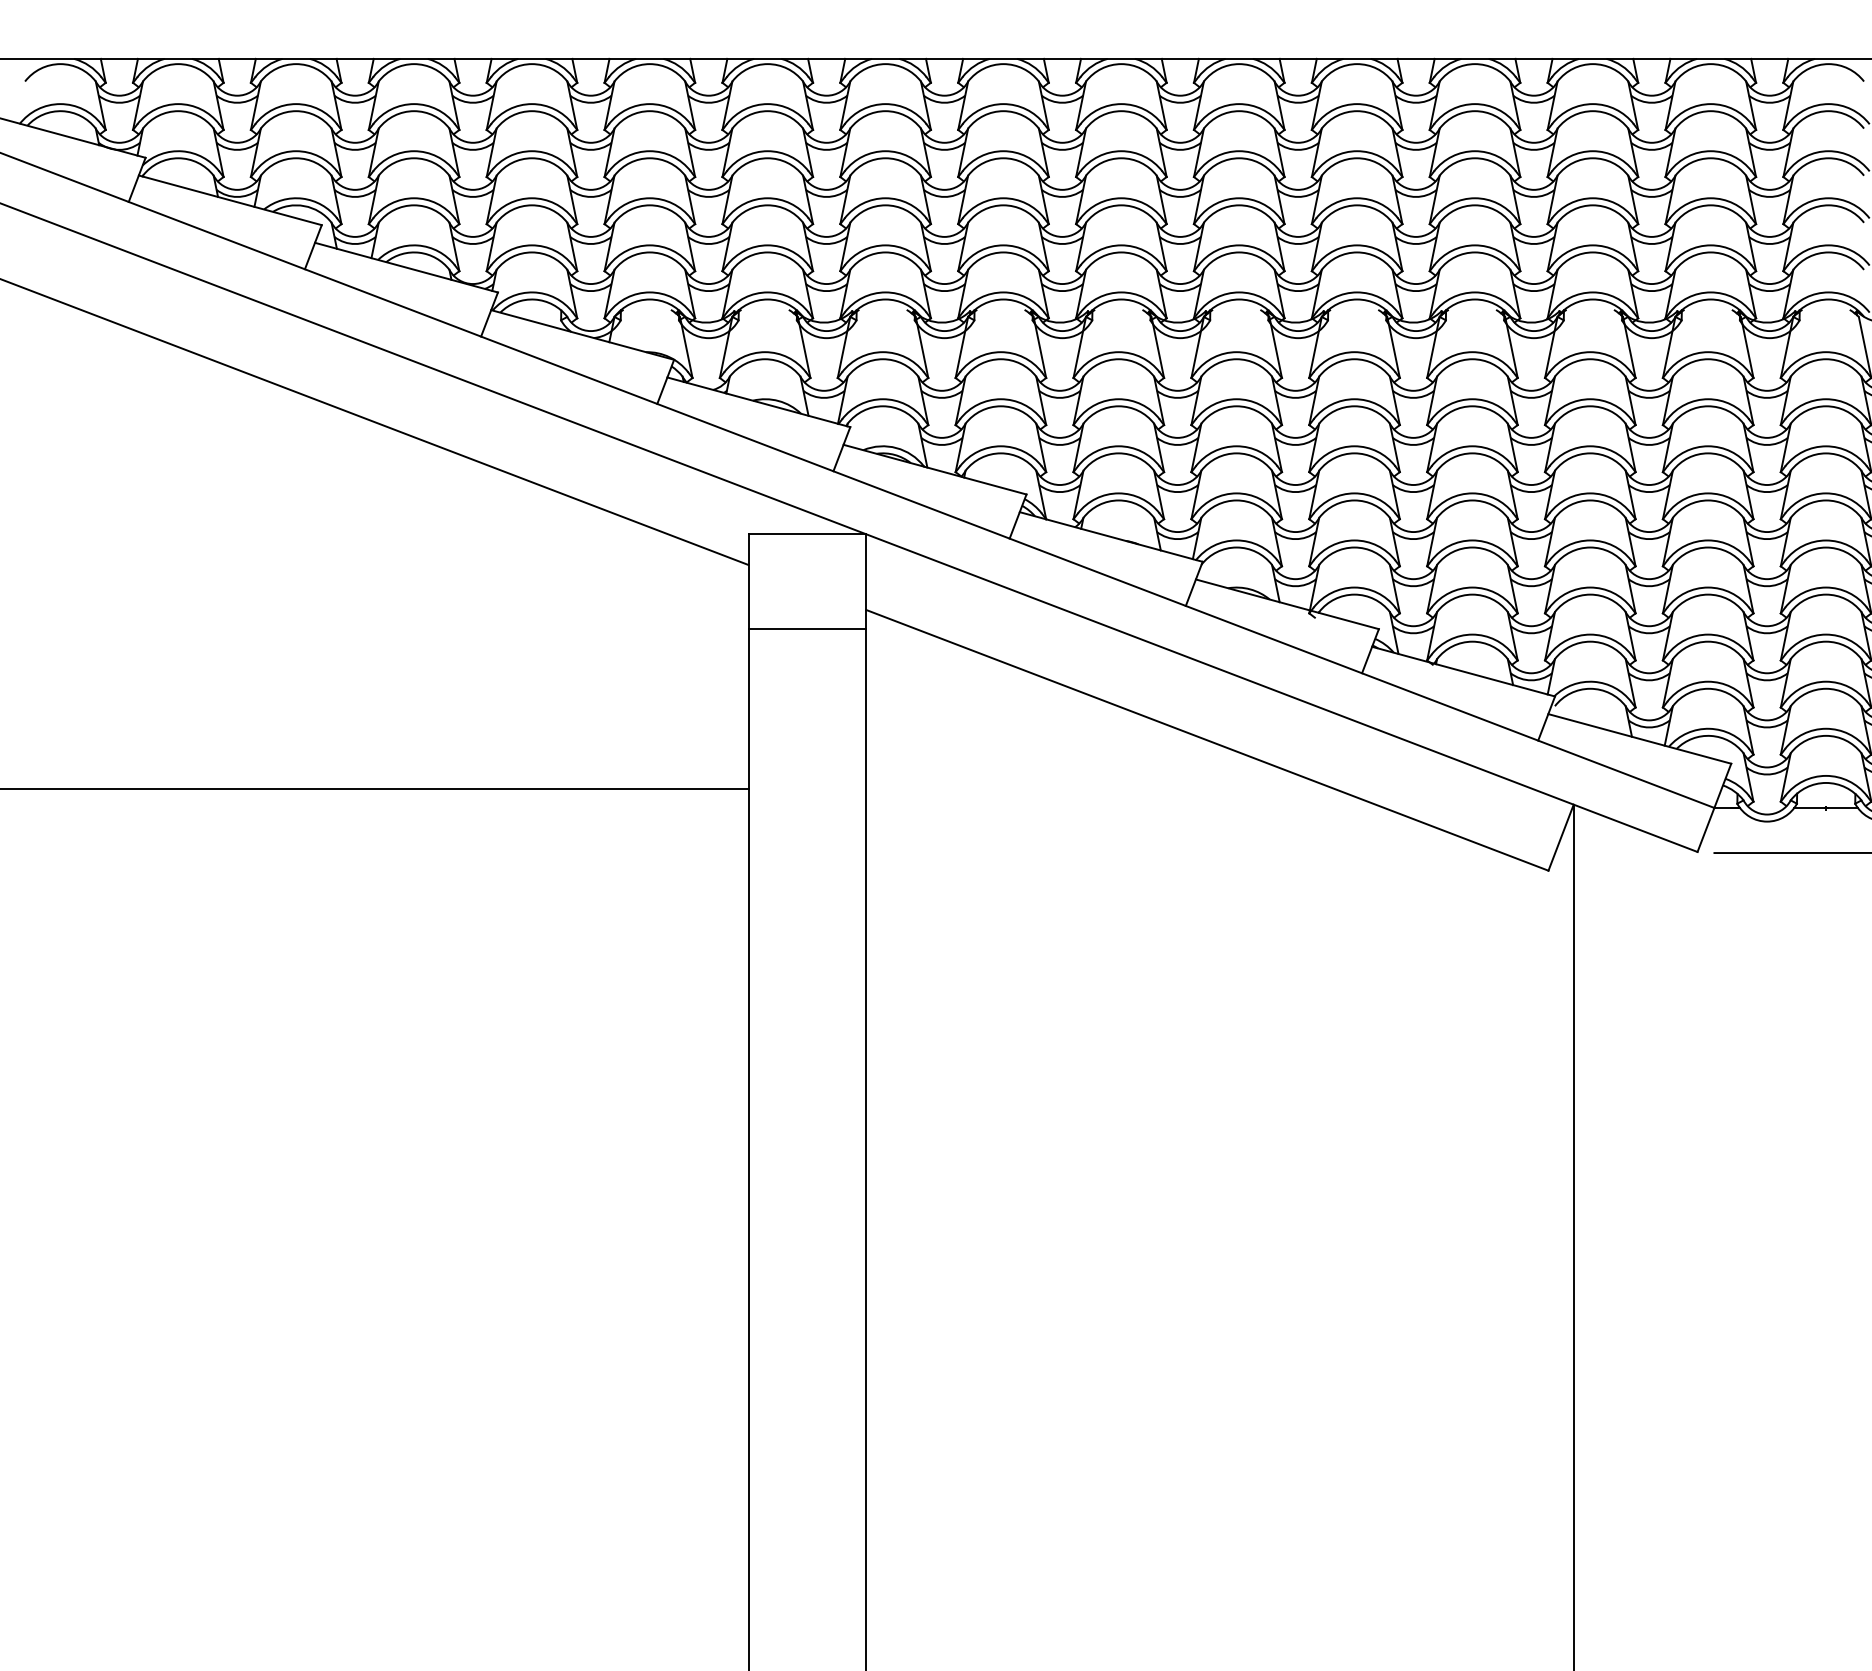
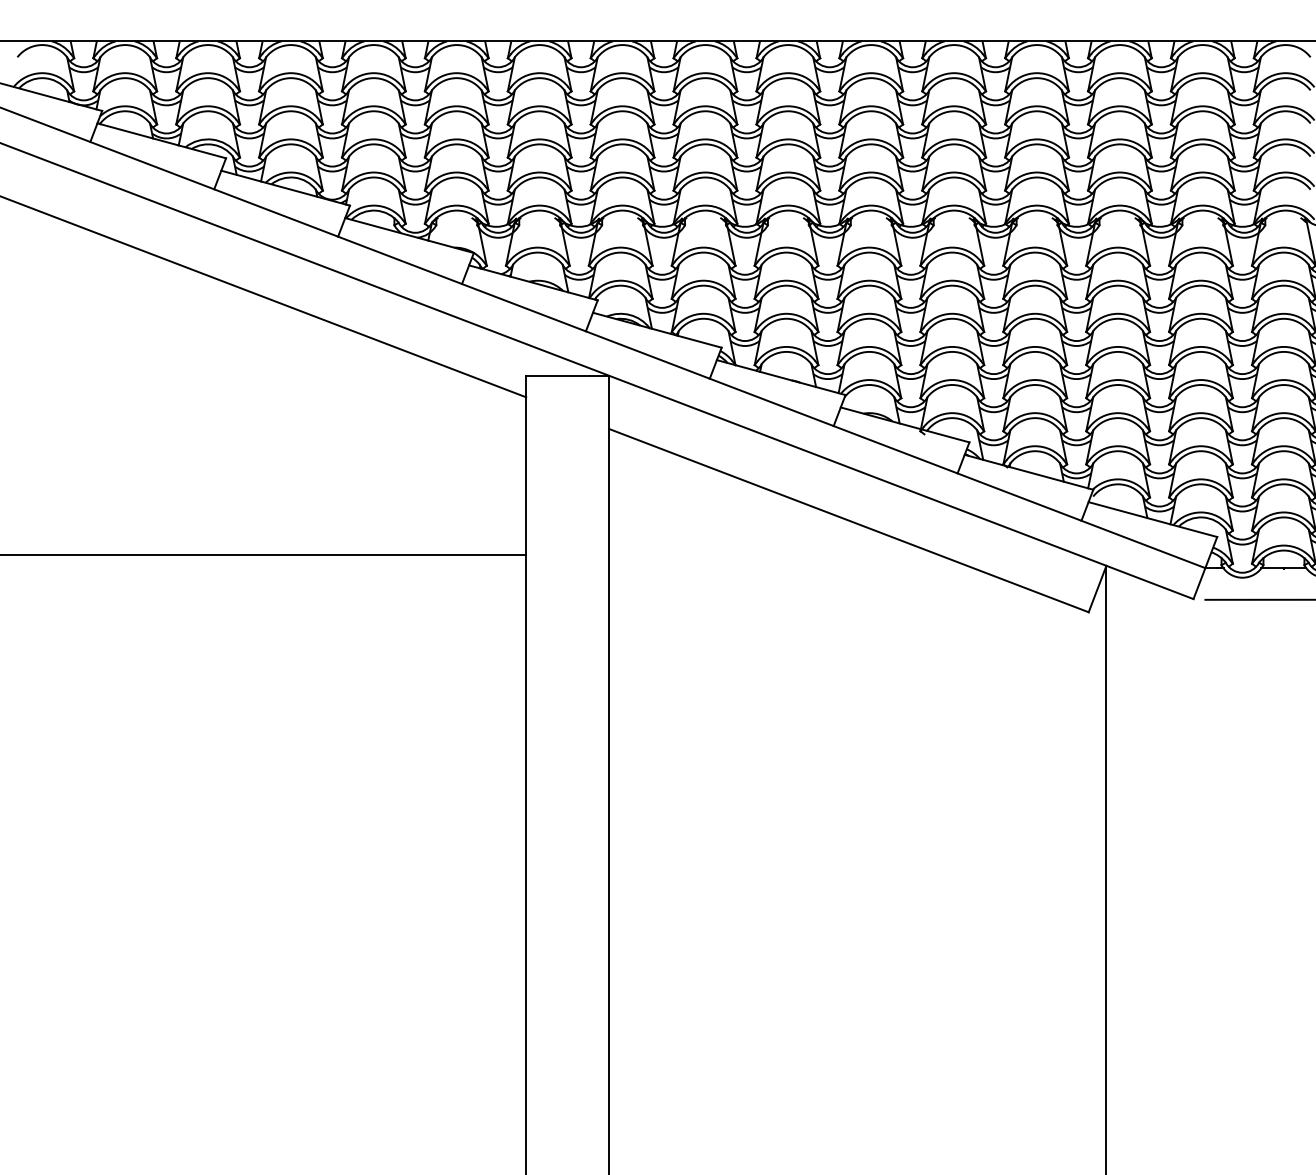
line: (807, 628) -> (567, 441), removed

